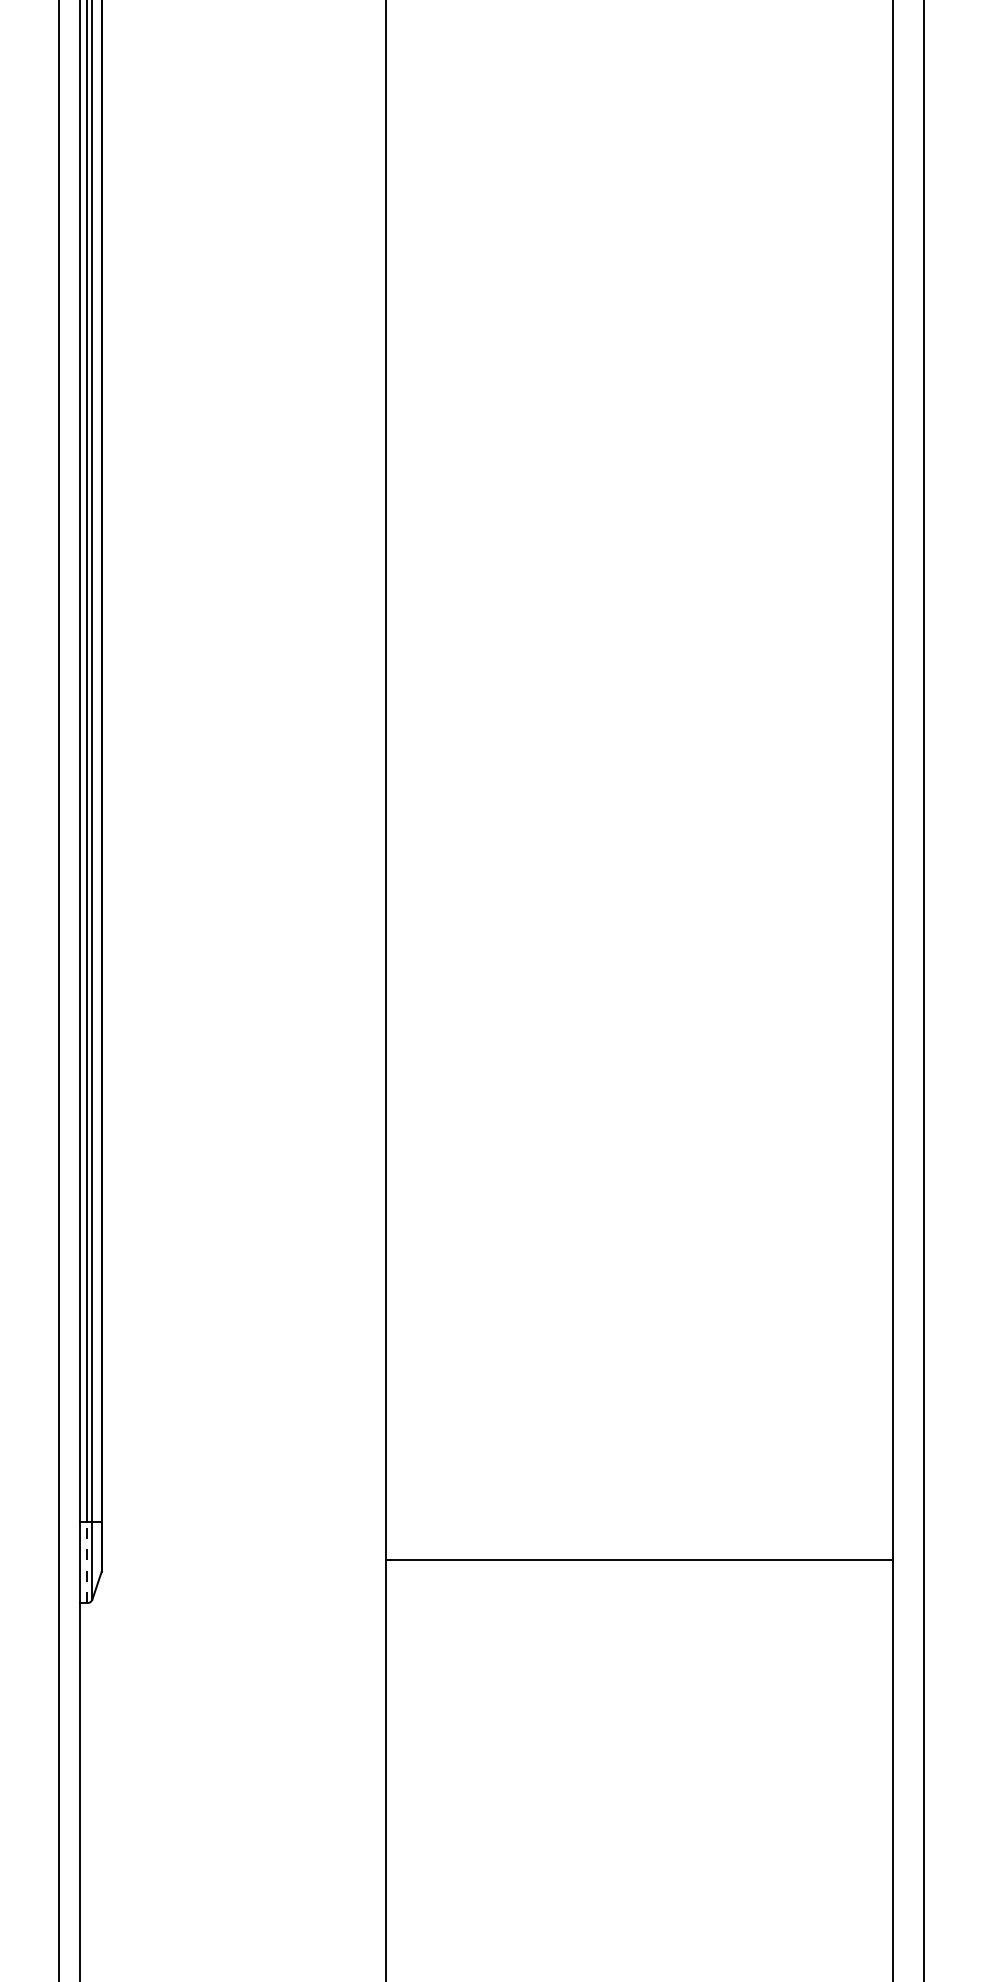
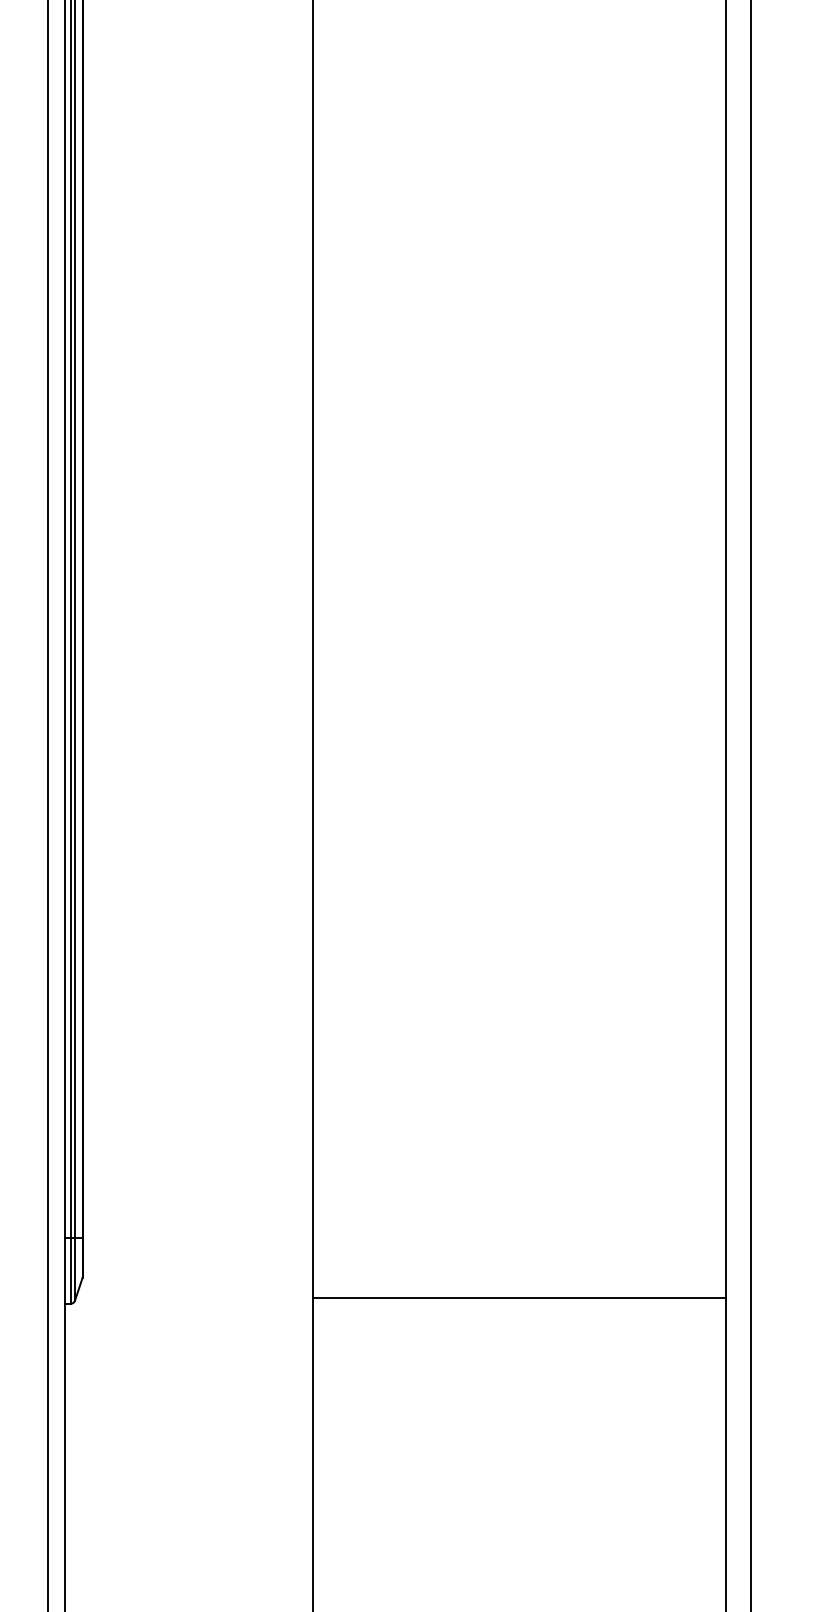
line: (639, 1560) -> (519, 1298), moved
line: (87, 1562) -> (70, 1270), dashed -> solid

